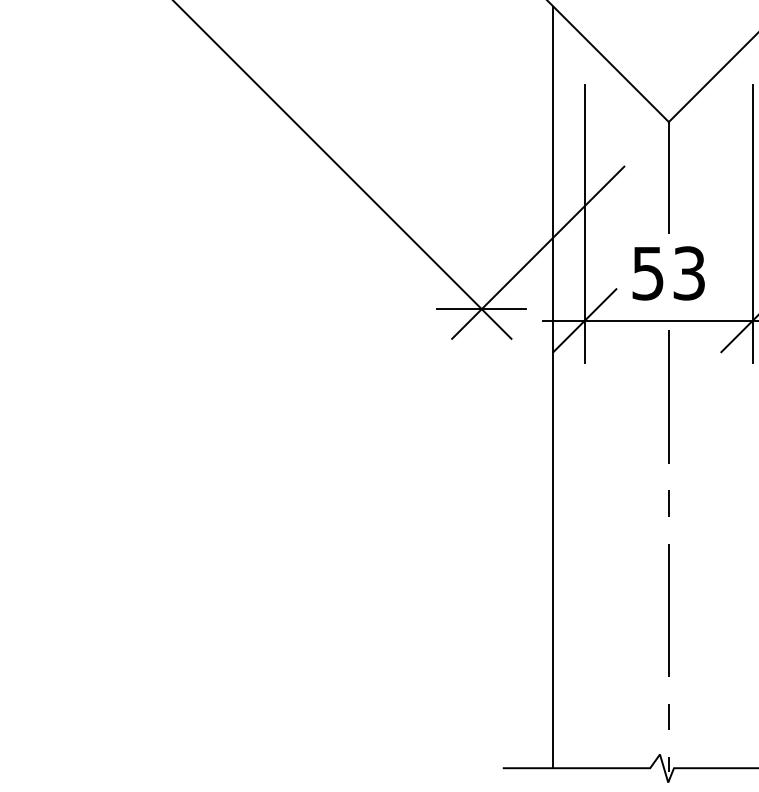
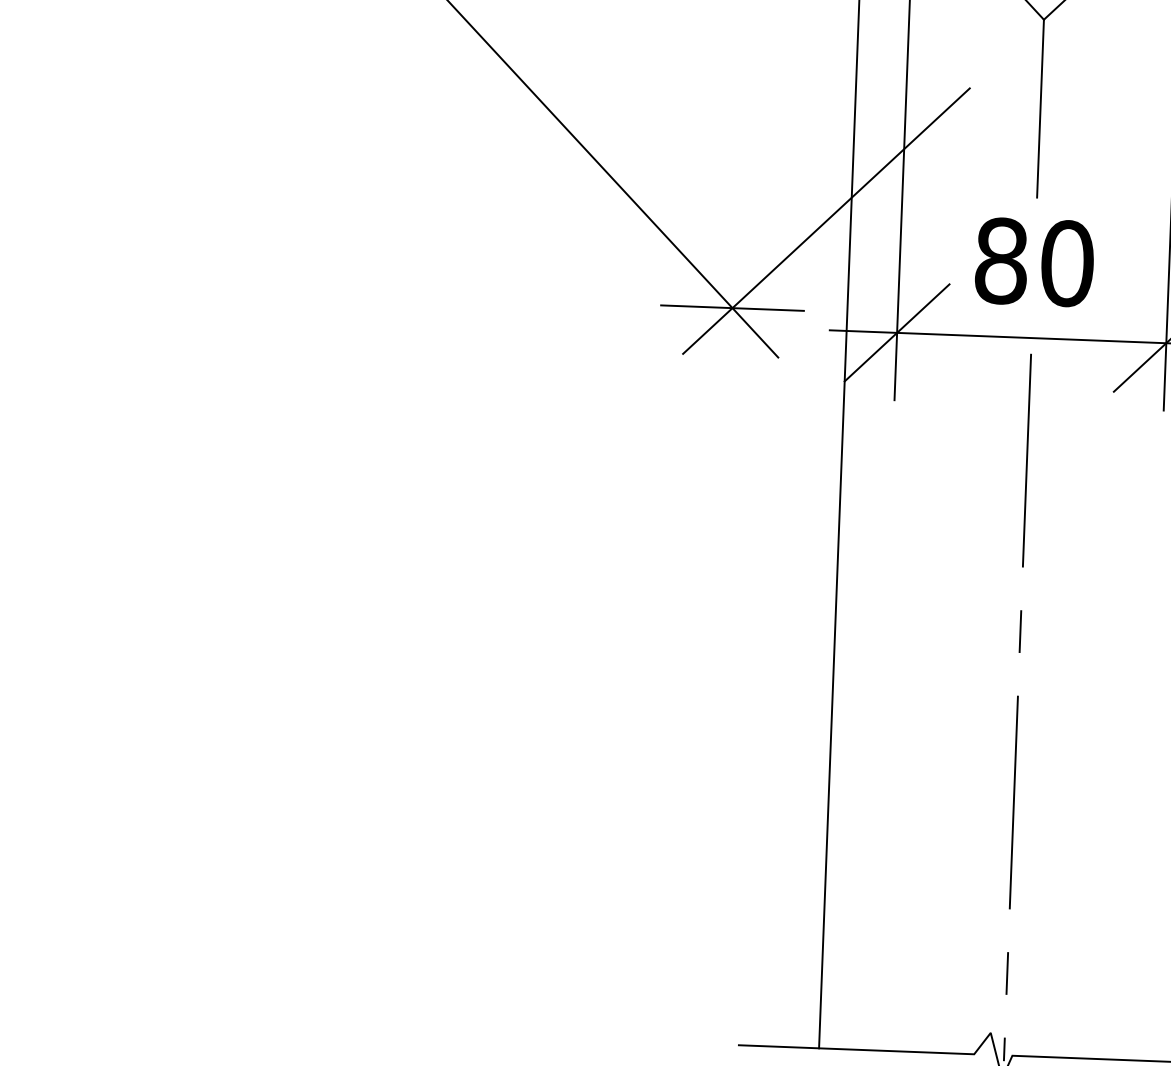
text: (668, 273) -> (1034, 262), 53 -> 80

